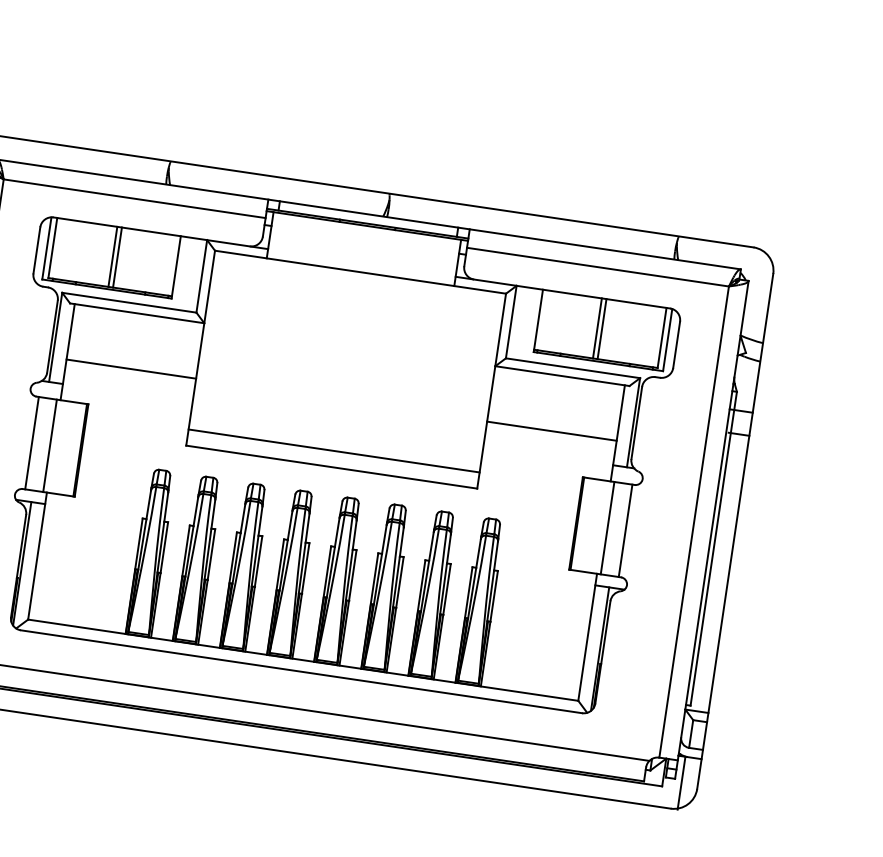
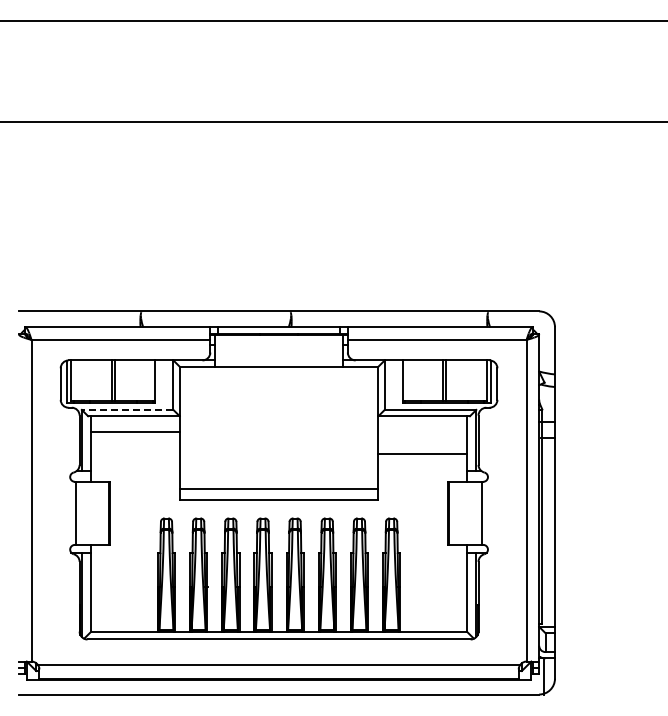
line: (129, 302) -> (127, 409), solid -> dashed
line: (131, 369) -> (135, 432), moved
line: (49, 444) -> (88, 512), removed
line: (607, 526) -> (469, 512), removed

